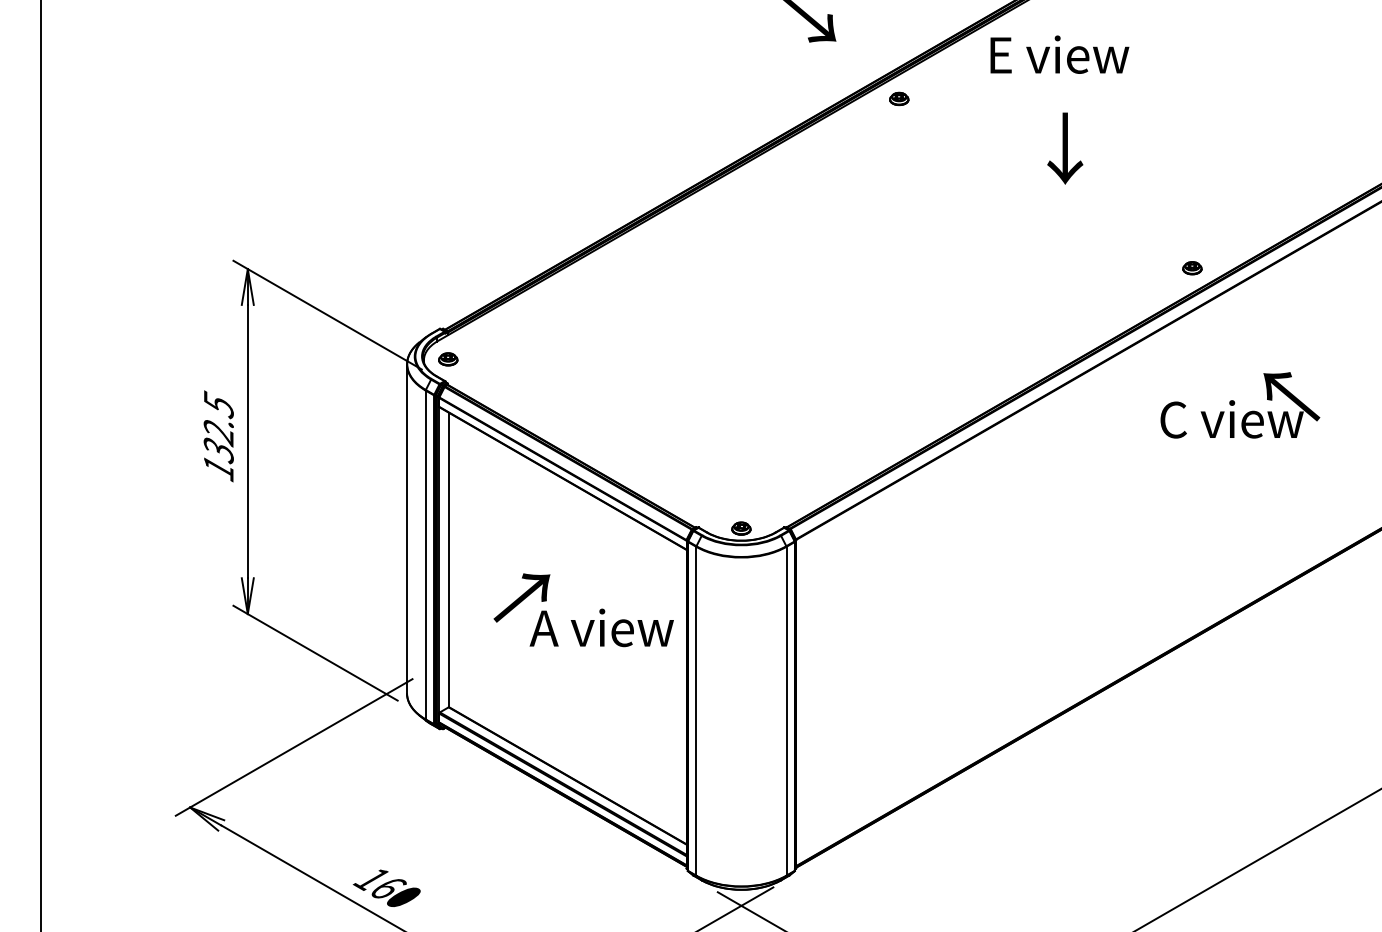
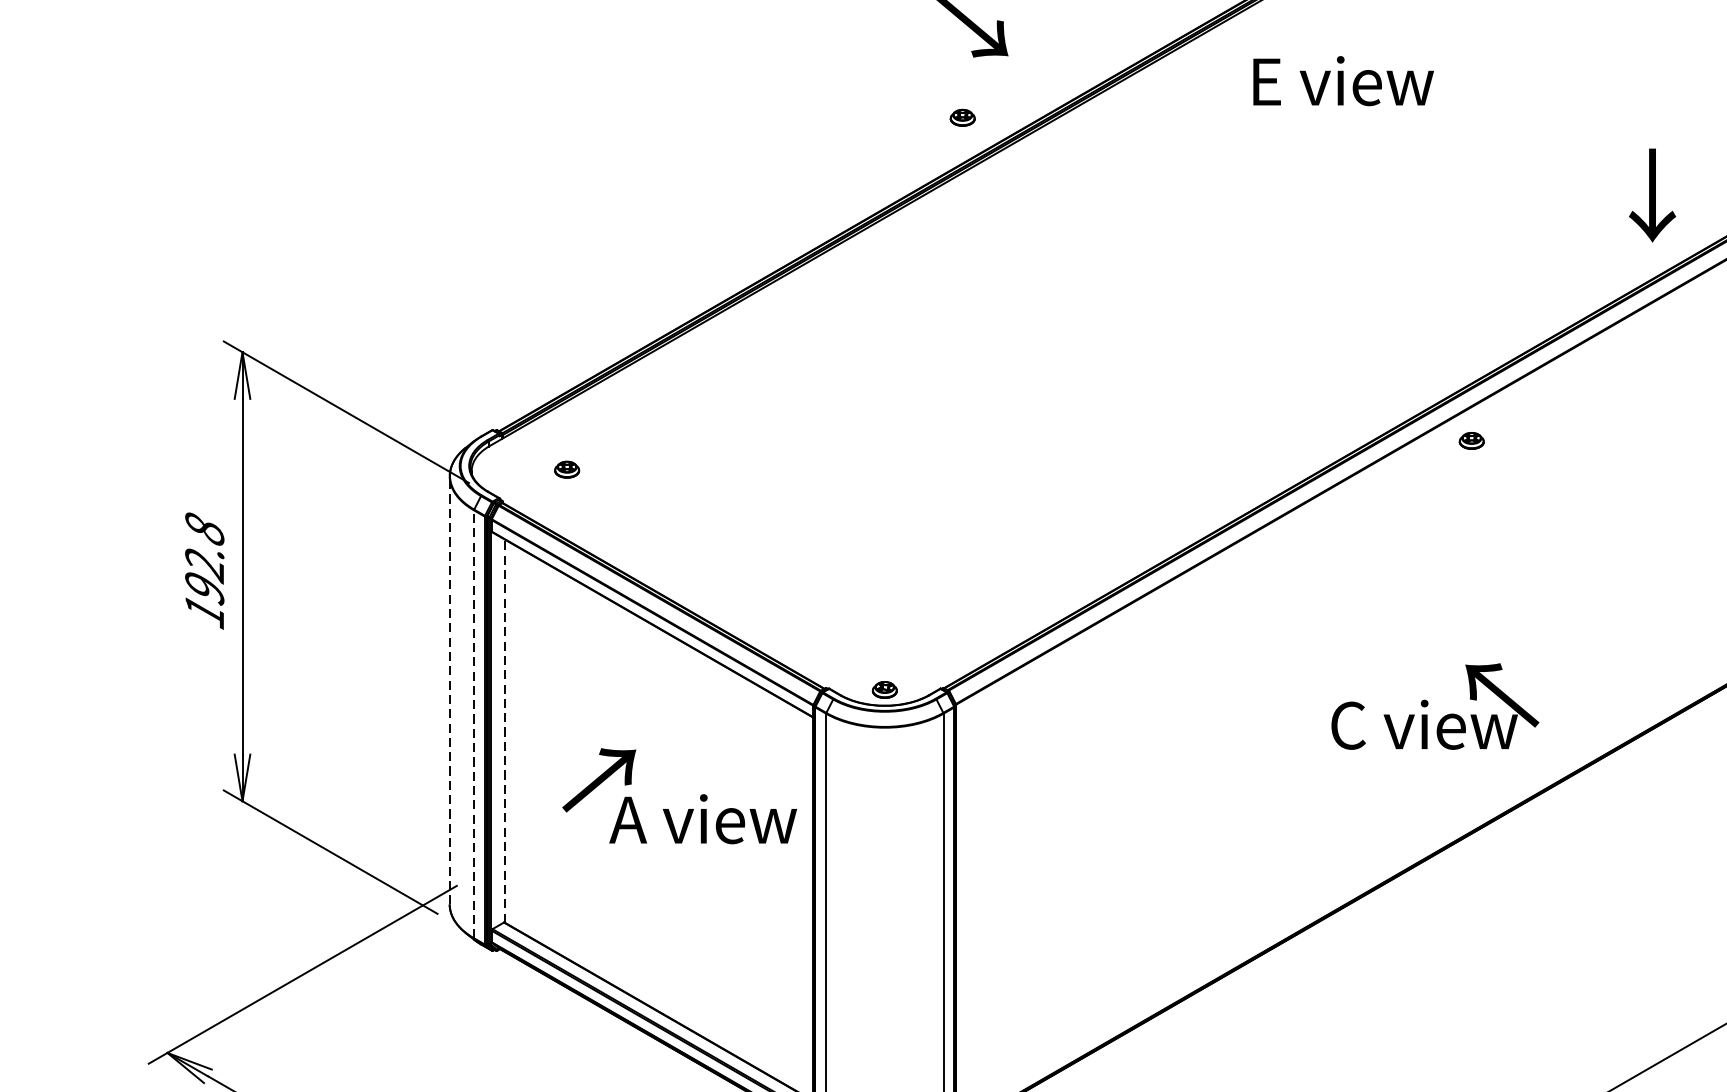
text: (1059, 54) -> (1343, 80), moved
part: (899, 98) -> (963, 117), moved
text: (1065, 148) -> (1652, 195), moved
part: (1192, 268) -> (1471, 441), moved
part: (448, 359) -> (567, 469), moved
text: (1240, 405) -> (1435, 706), moved
text: (218, 427) -> (204, 558), 132.5 -> 192.8
line: (407, 528) -> (450, 689), solid -> dashed
line: (425, 554) -> (473, 723), solid -> dashed
line: (449, 559) -> (504, 730), solid -> dashed

